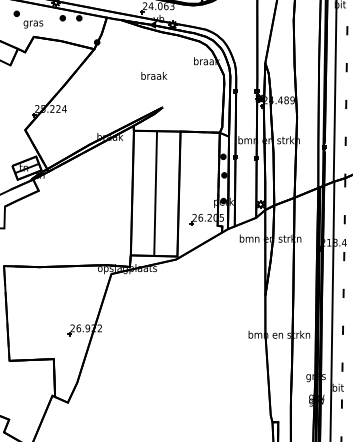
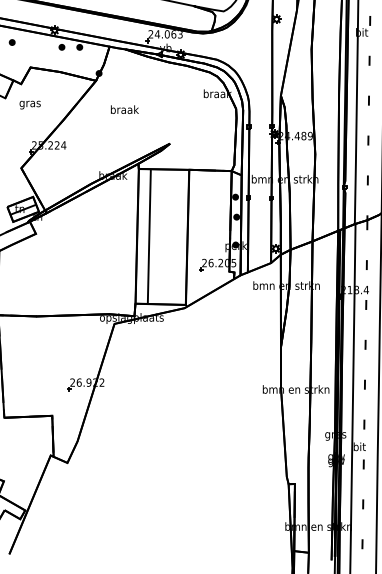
text: (32, 23) -> (29, 104), moved
text: (153, 75) -> (124, 109), moved
line: (154, 193) -> (148, 236), moved

